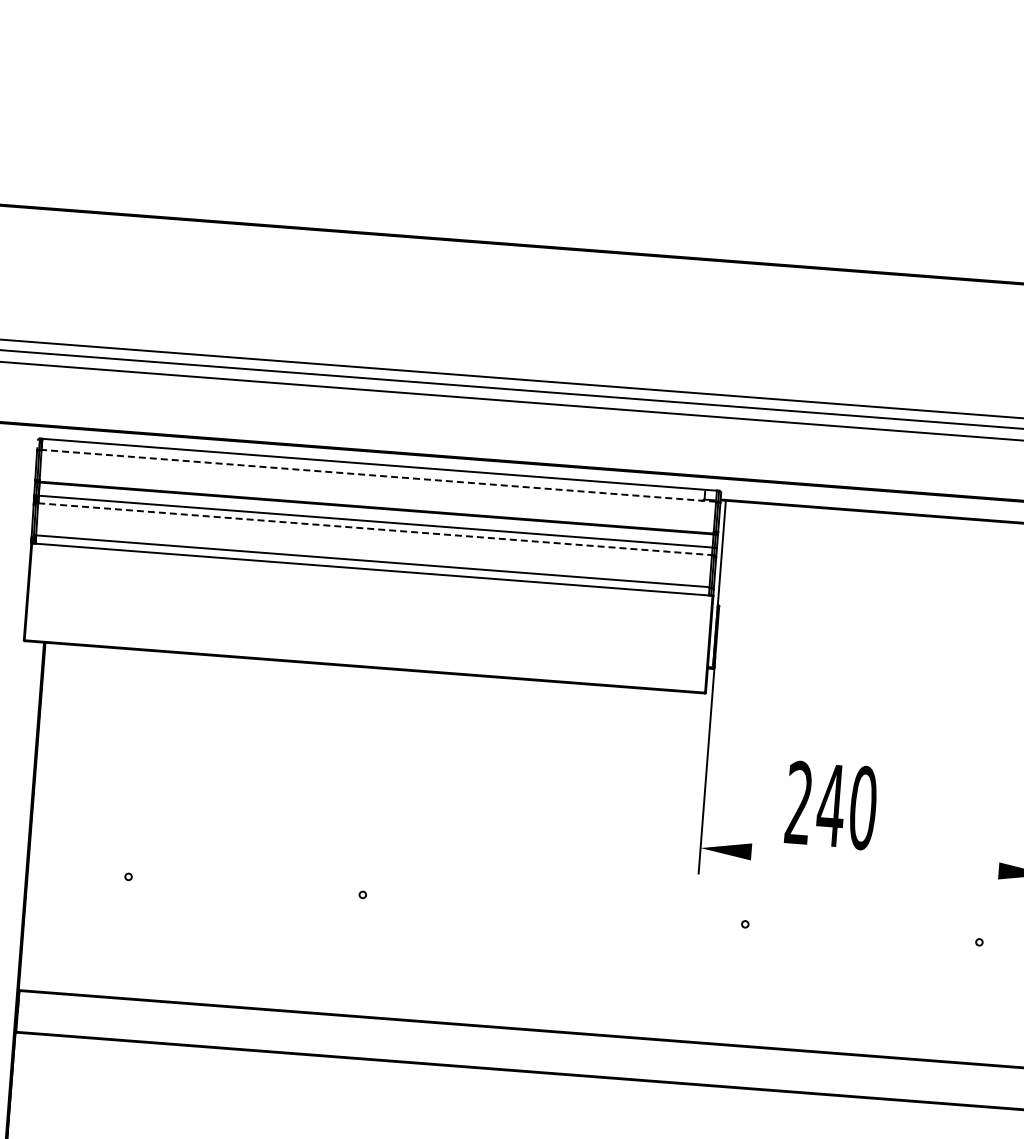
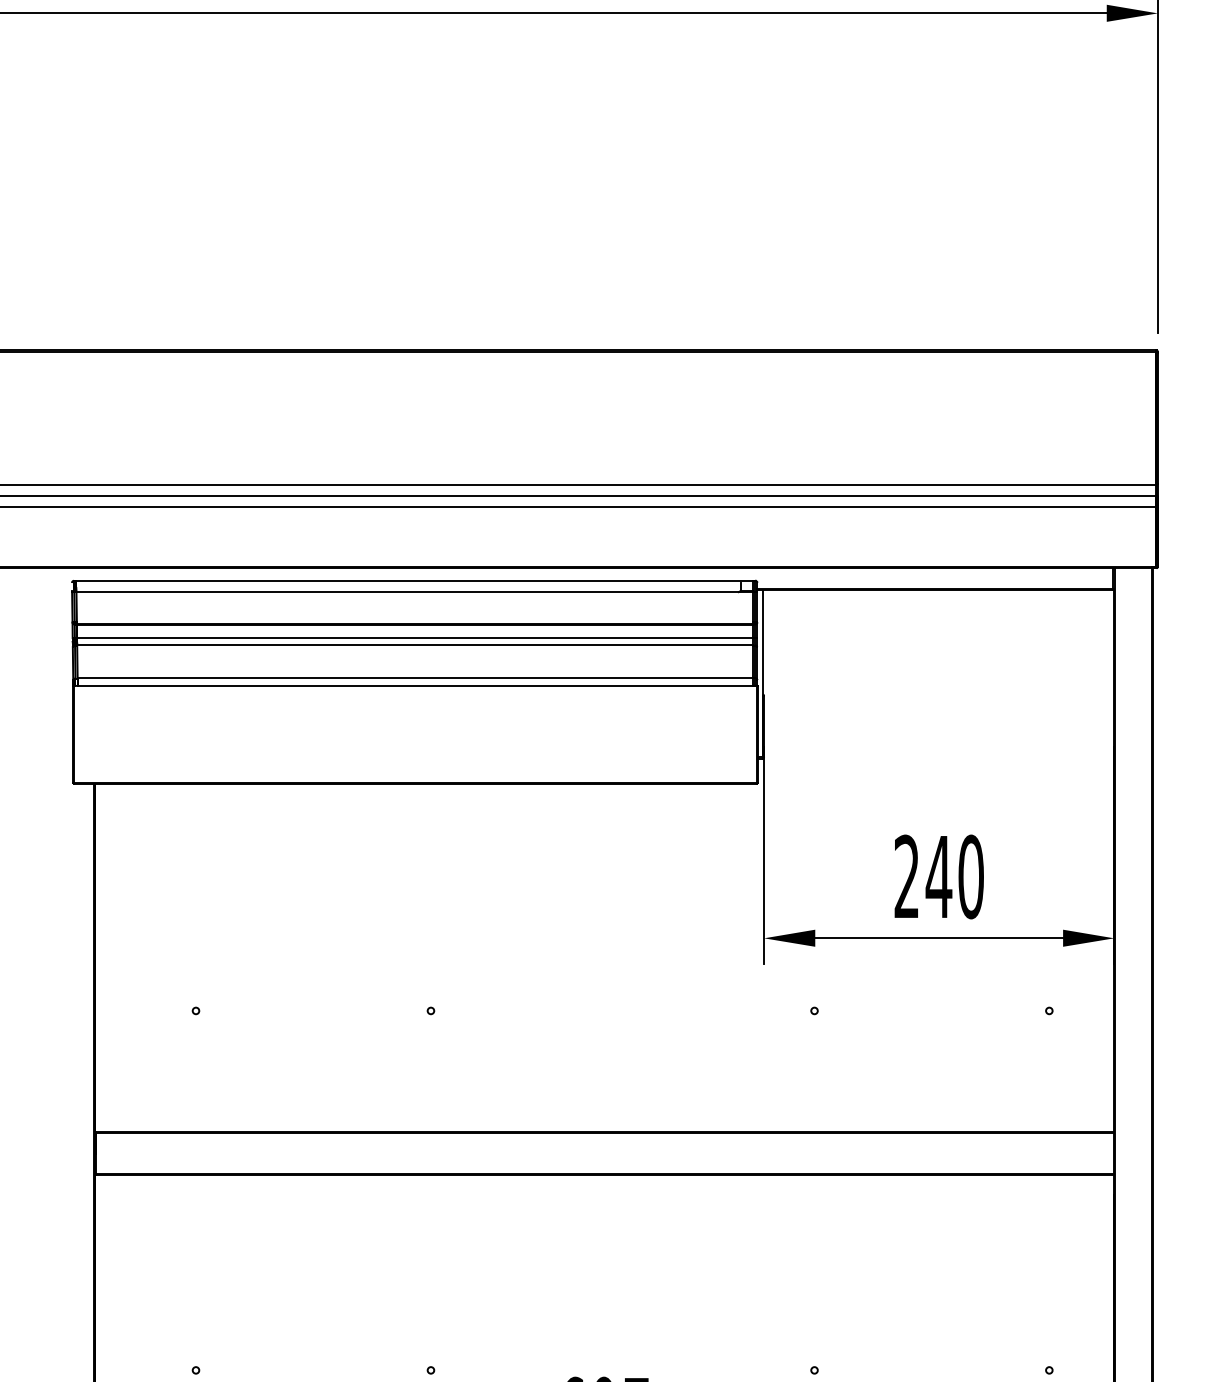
line: (378, 475) -> (414, 591), dashed -> solid
line: (375, 529) -> (415, 645), dashed -> solid
text: (830, 805) -> (938, 876), moved
line: (875, 861) -> (939, 938), added

